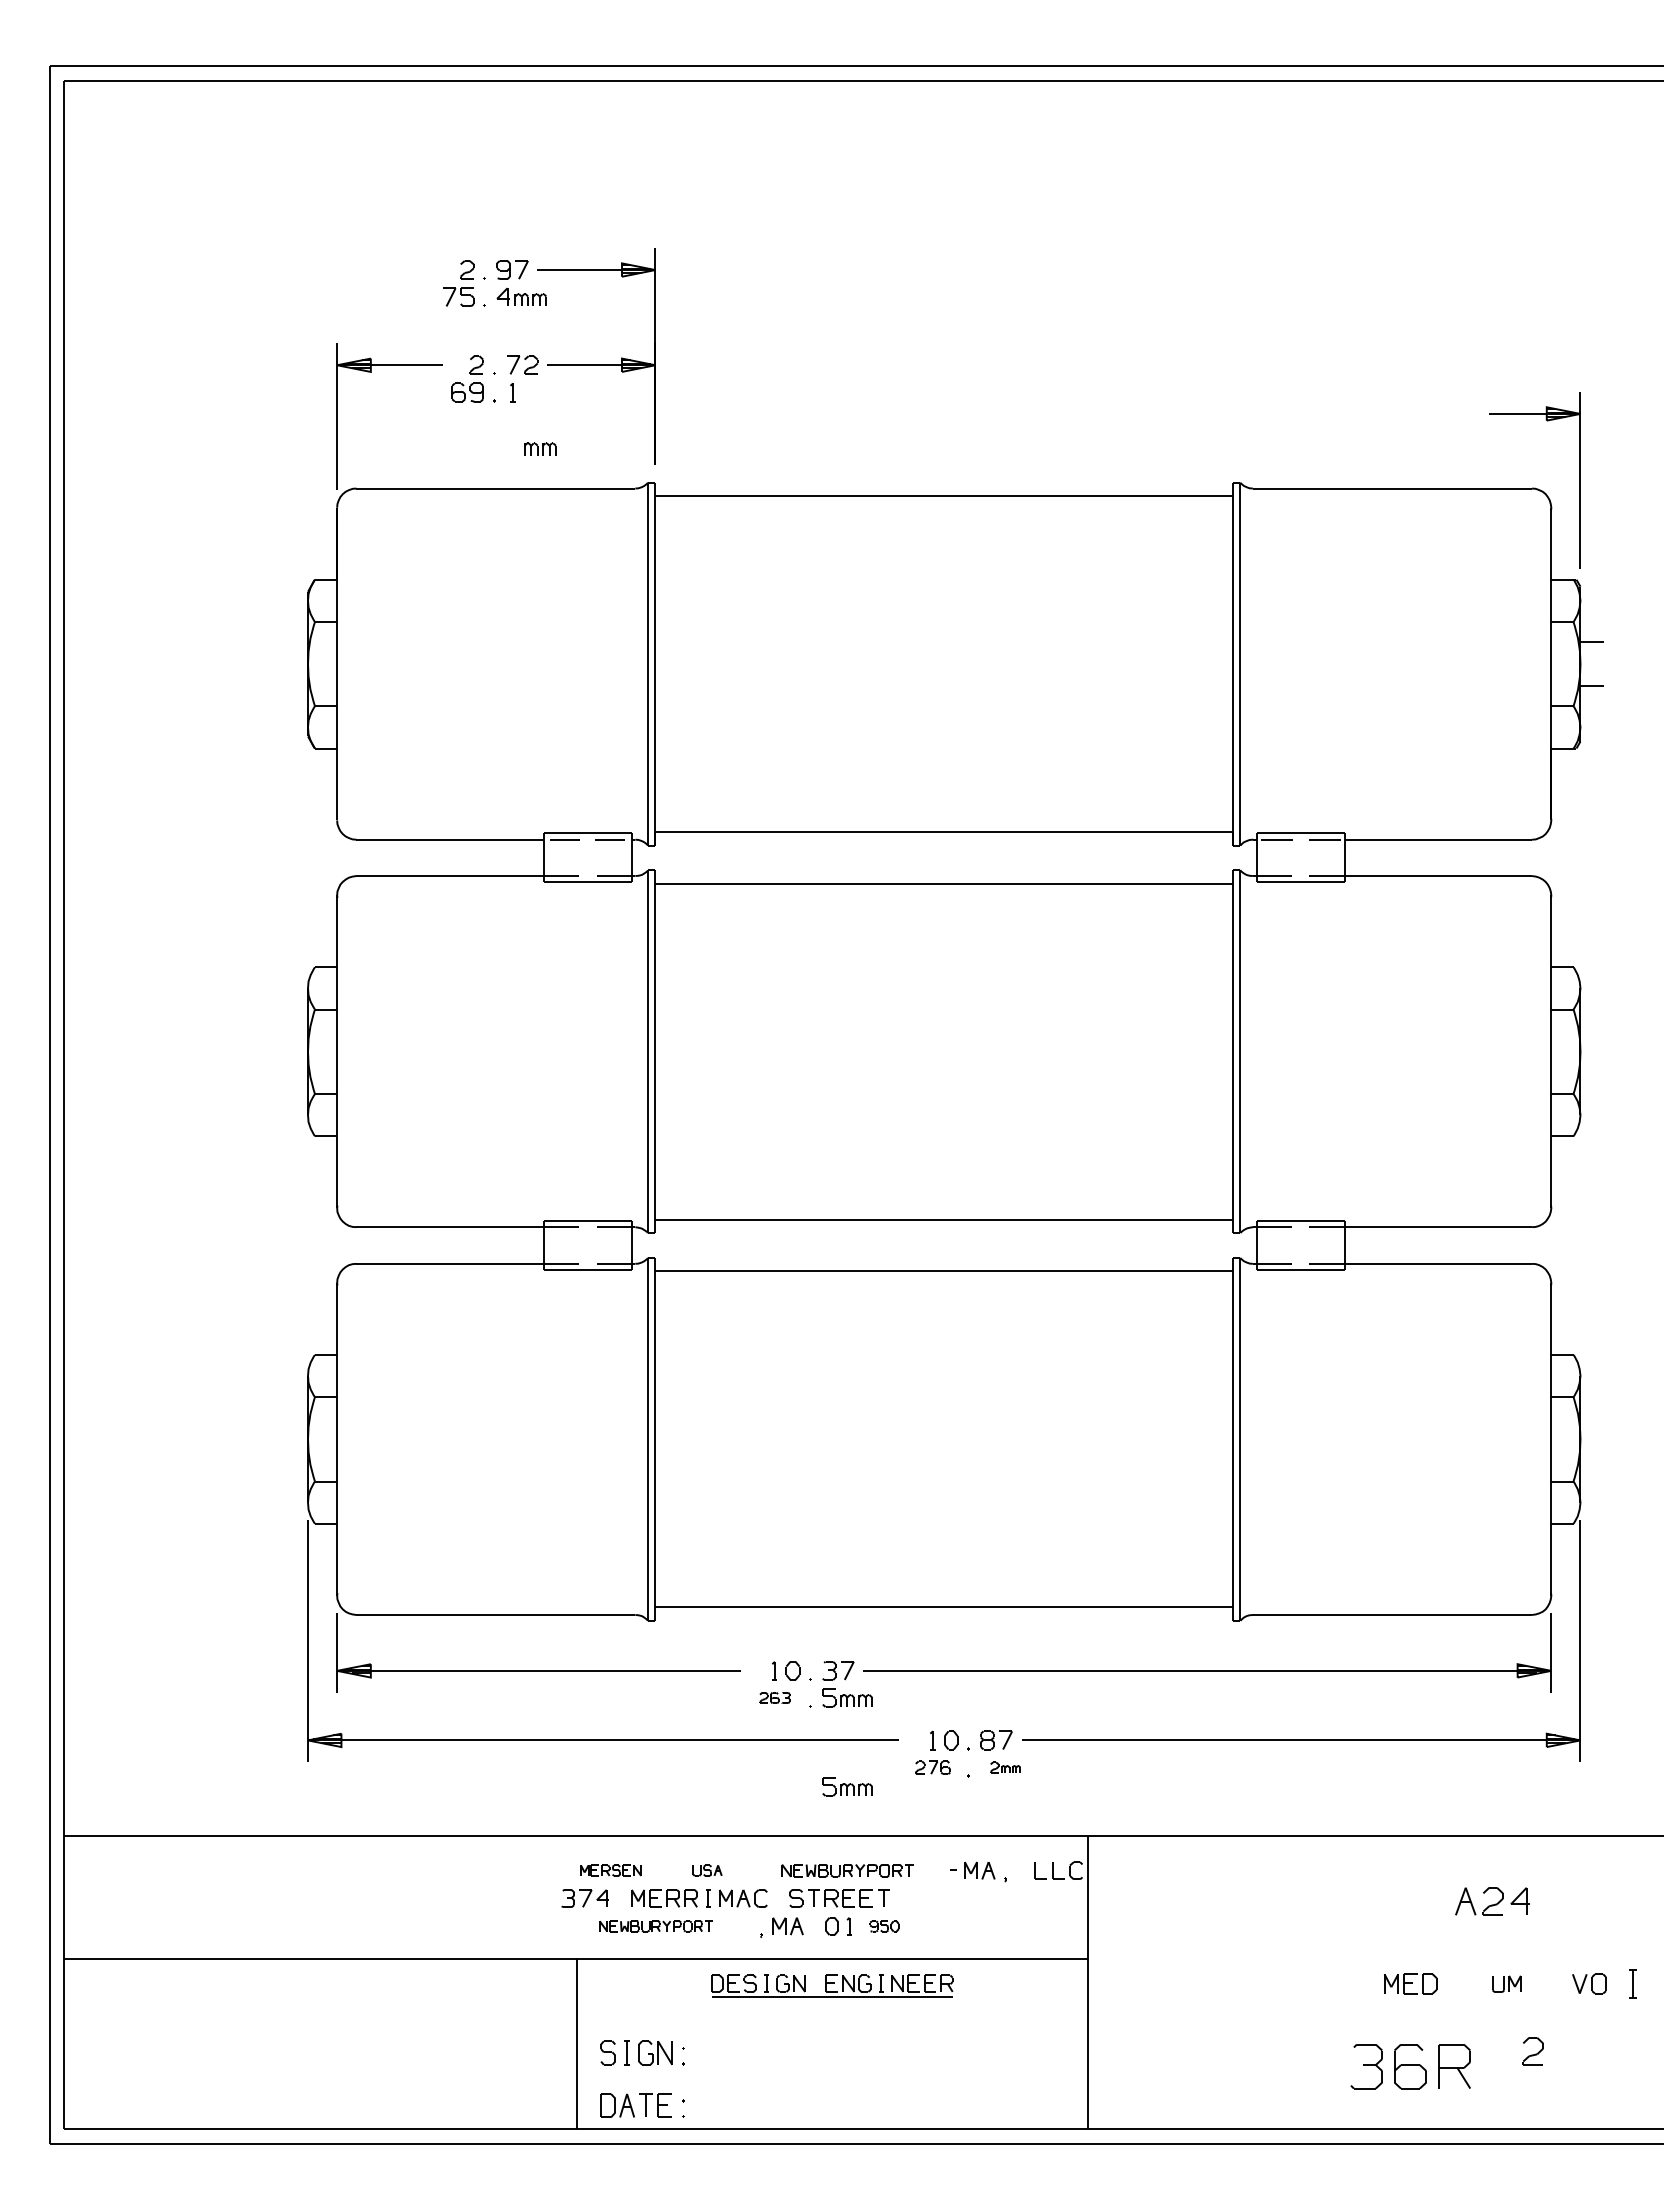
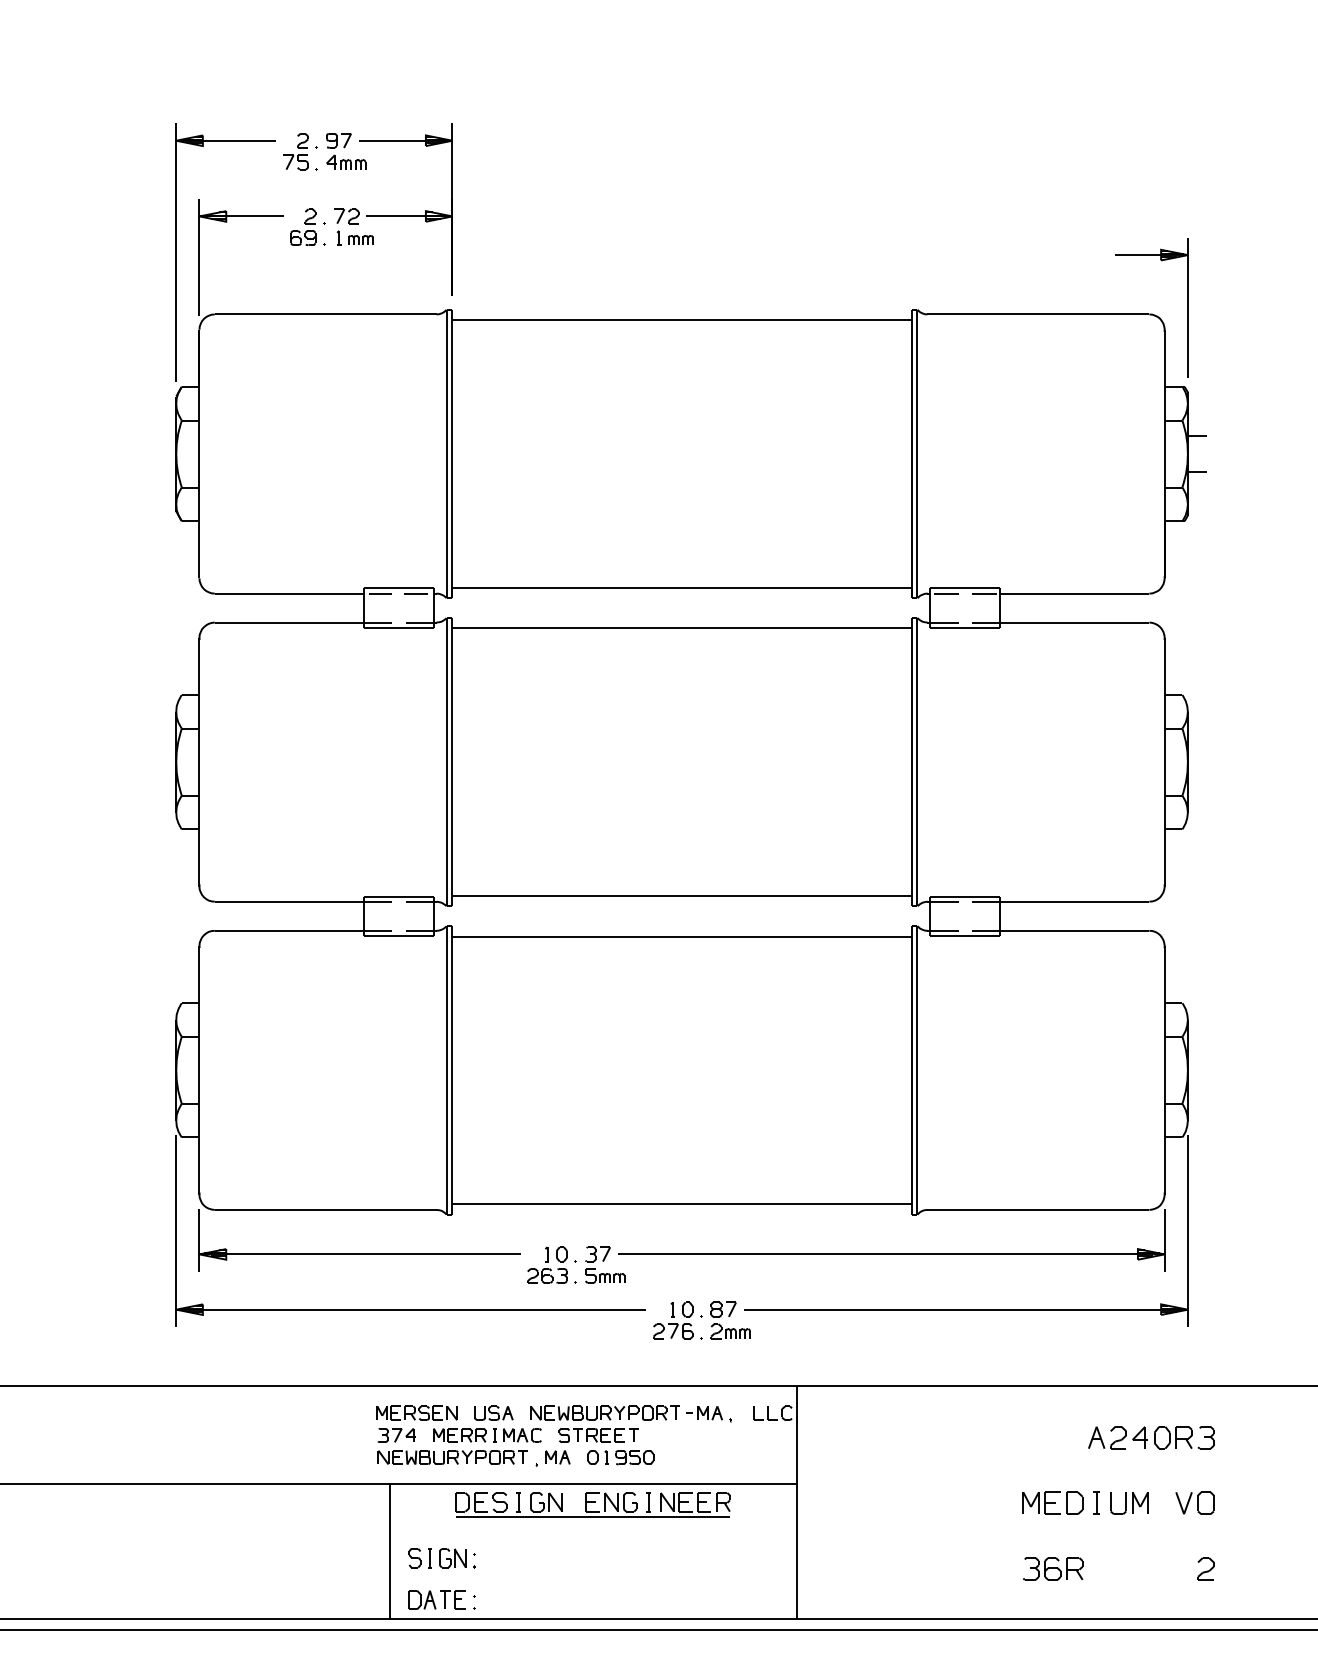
part: (308, 410) -> (176, 252), added
part: (540, 448) -> (361, 239), moved
part: (774, 1697) -> (547, 1275), size x1.67
part: (932, 1767) -> (672, 1331), size x1.43
part: (1005, 1767) -> (730, 1331), size x1.67
part: (847, 1786) -> (605, 1346), removed
part: (610, 1870) -> (416, 1413), size x1.67
part: (707, 1870) -> (493, 1413), size x1.67
part: (847, 1870) -> (605, 1413), size x1.43
part: (1575, 1901) -> (1183, 1437), added
part: (655, 1926) -> (452, 1457), size x1.67
part: (884, 1926) -> (634, 1457), size x1.67
part: (1410, 1983) -> (1052, 1502), size x1.43
part: (1589, 1983) -> (1195, 1502), size x1.43
part: (1632, 1983) -> (1096, 1502), moved
part: (1506, 1984) -> (1129, 1503), size x1.67
part: (831, 1985) -> (592, 1504), size x1.43
part: (1532, 2051) -> (1205, 1568), moved
part: (1410, 2066) -> (1052, 1568), size x0.62

